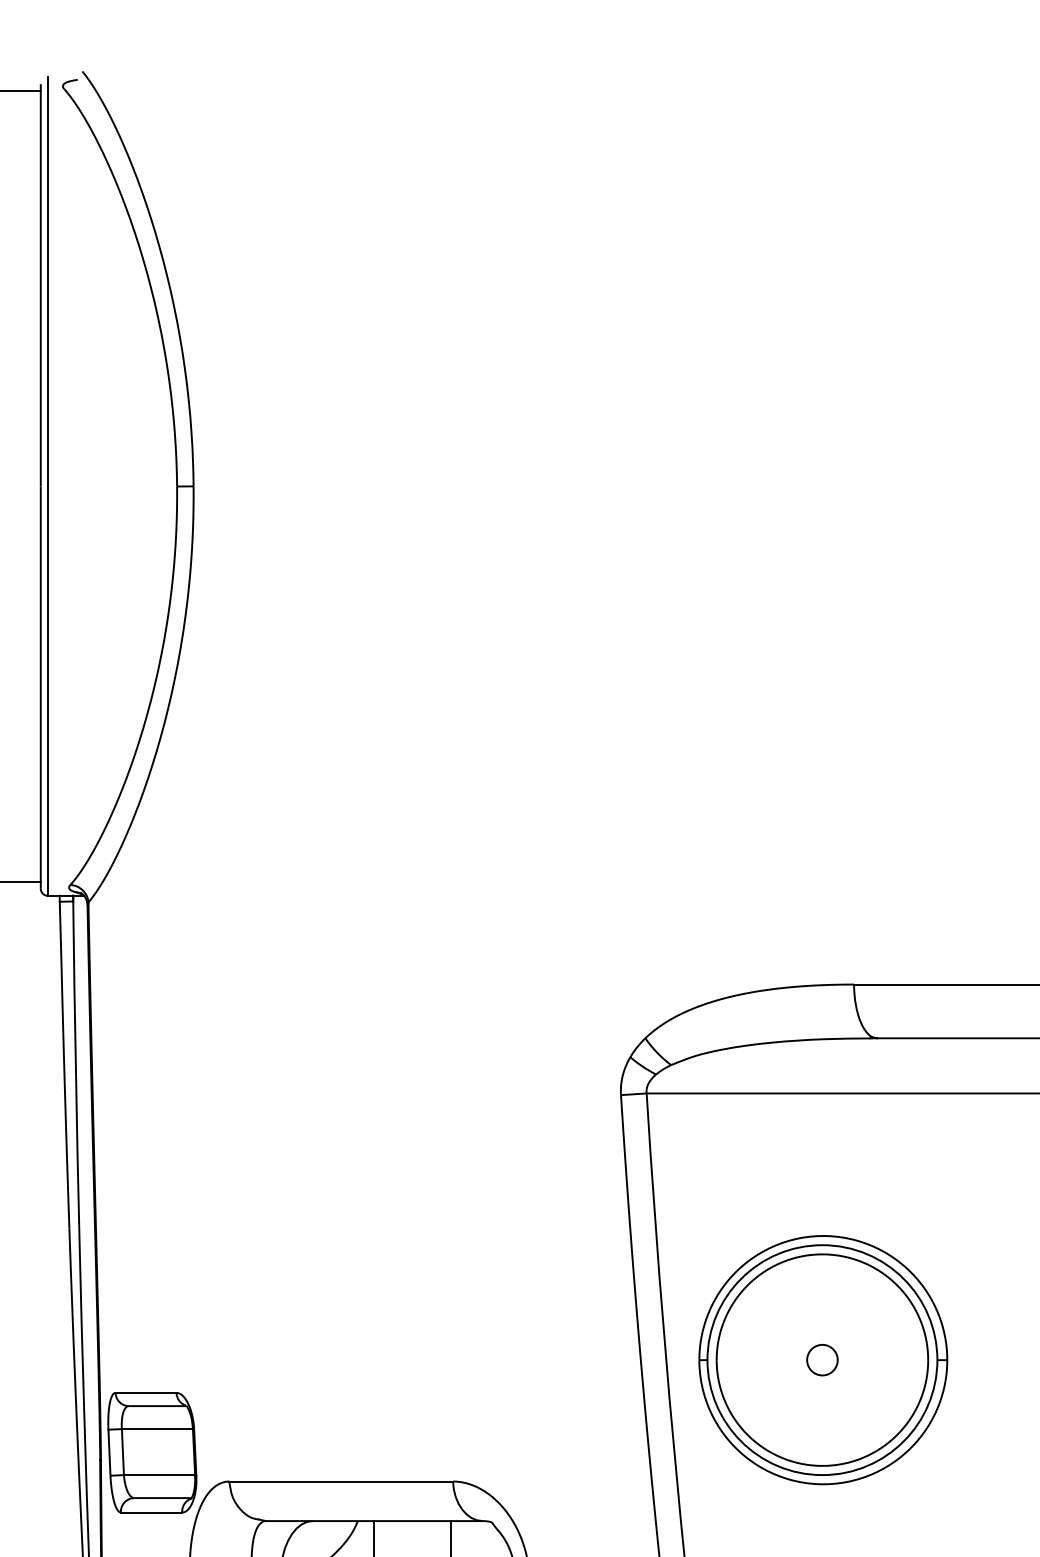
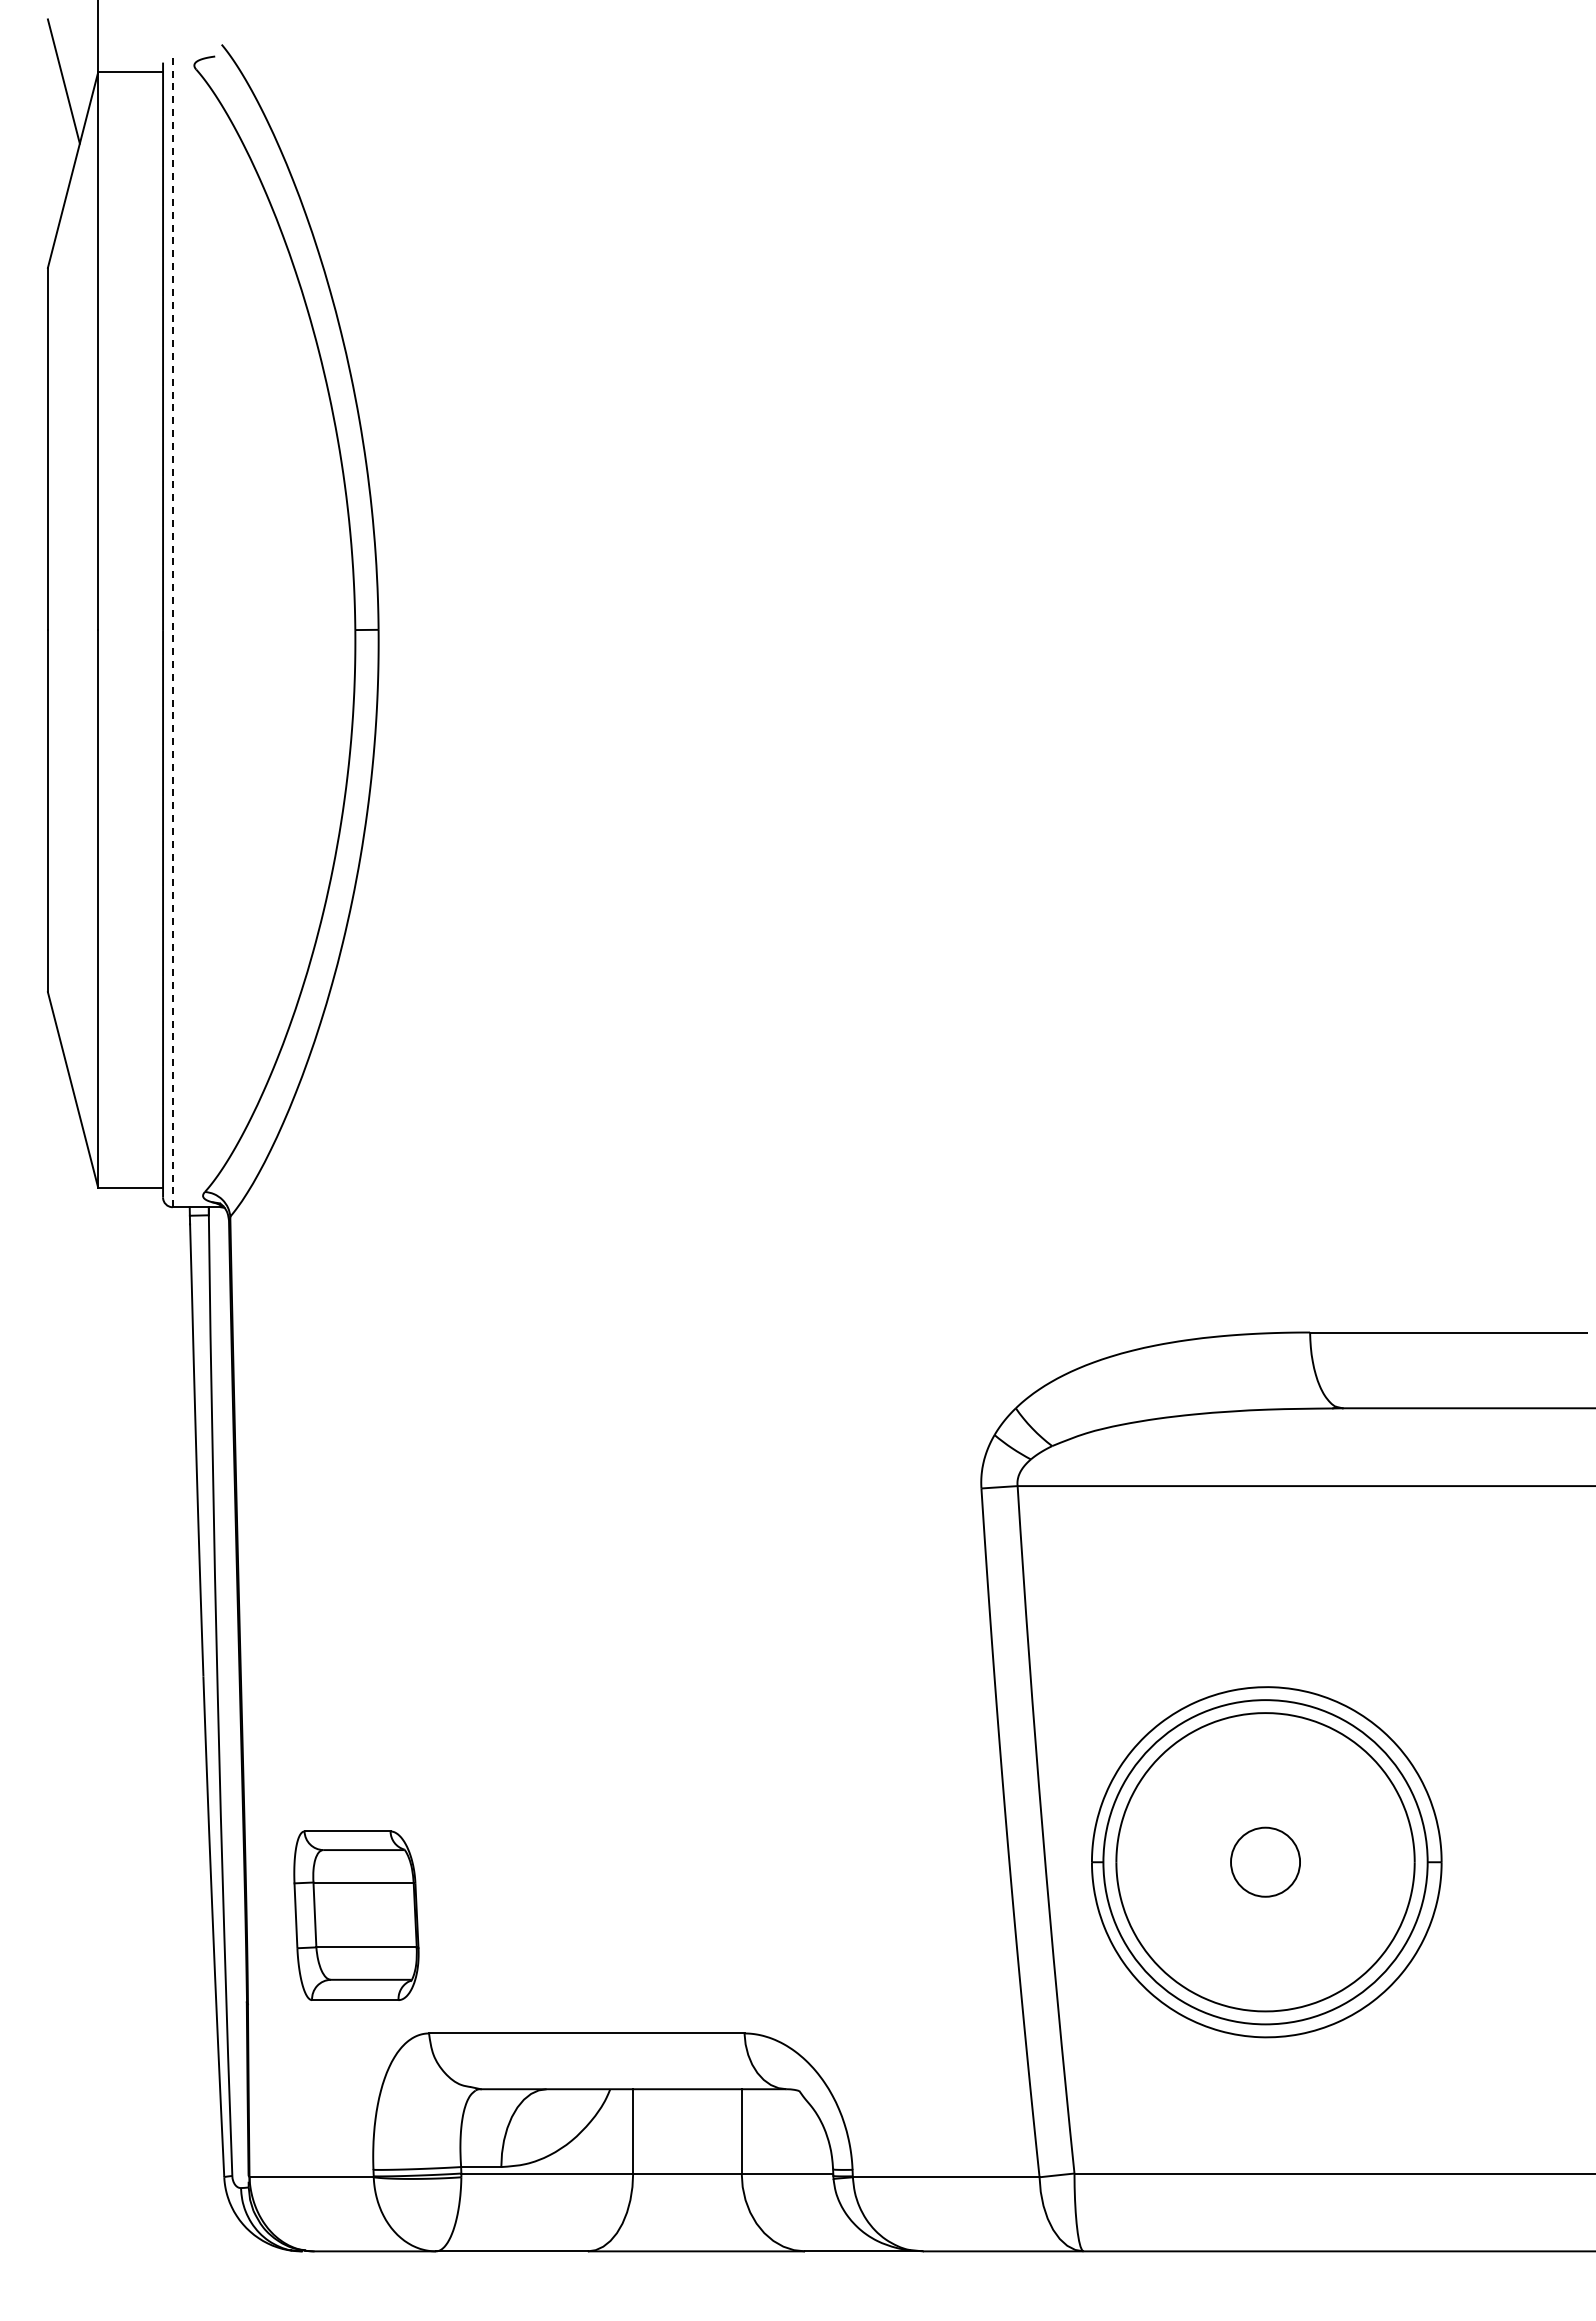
line: (47, 486) -> (172, 629), solid -> dashed
circle: (822, 1359) -> (1265, 1861), size x1.6
part: (152, 1452) -> (356, 1915), moved

